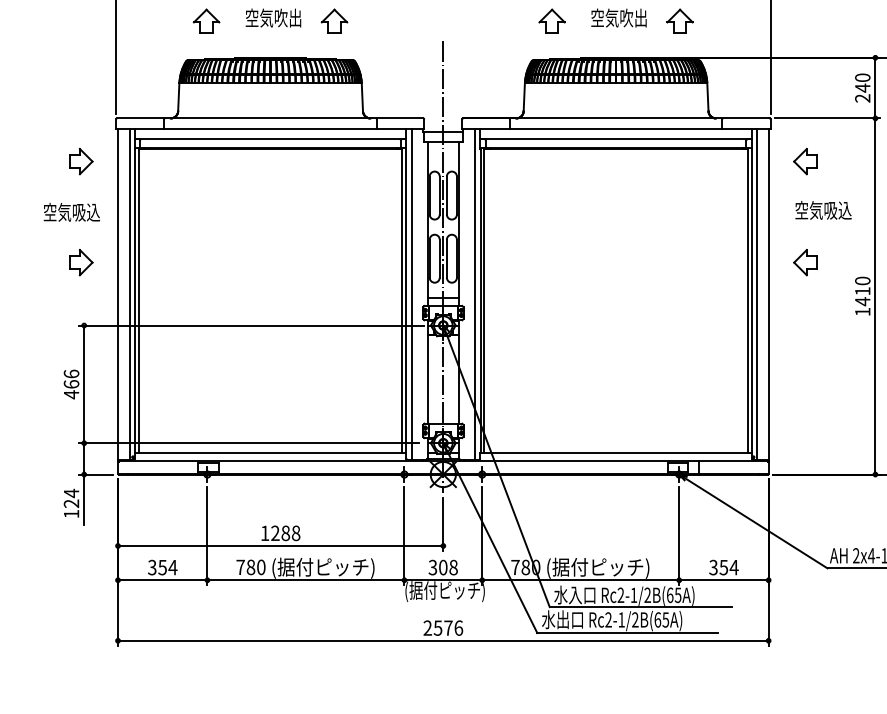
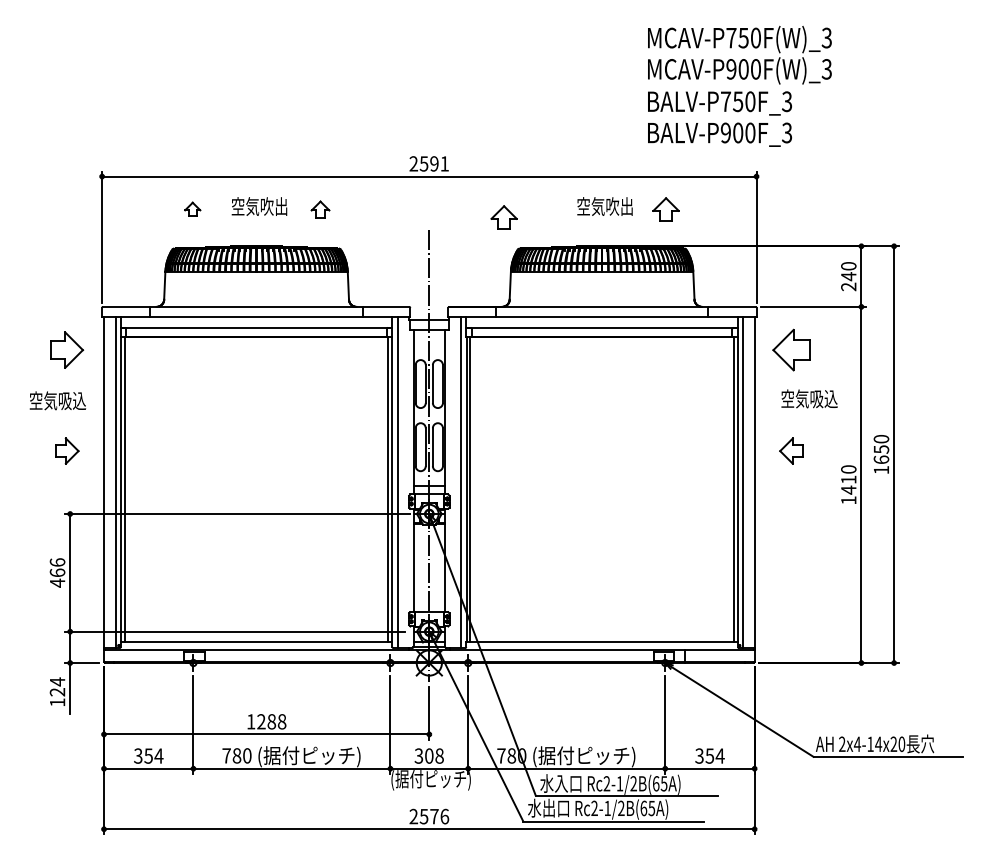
part: (206, 21) -> (192, 209), size x0.6
part: (334, 21) -> (320, 209), size x0.7
part: (551, 21) -> (503, 217), moved
part: (81, 161) -> (67, 349), size x1.4
part: (805, 161) -> (791, 349), size x1.6

